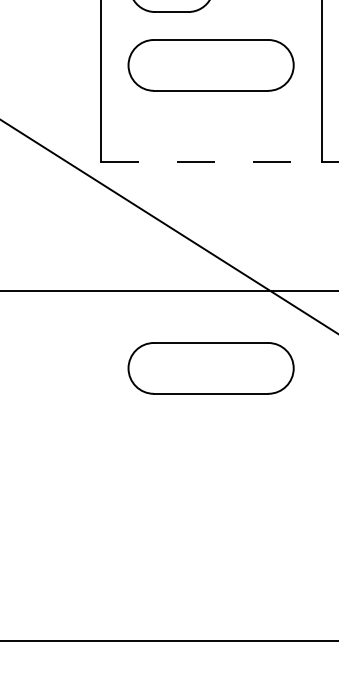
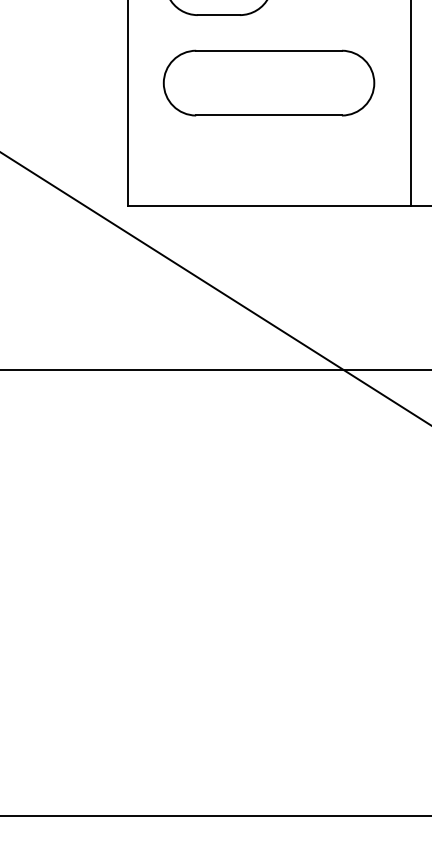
line: (211, 161) -> (269, 205), dashed -> solid
part: (210, 368) -> (268, 469), removed

